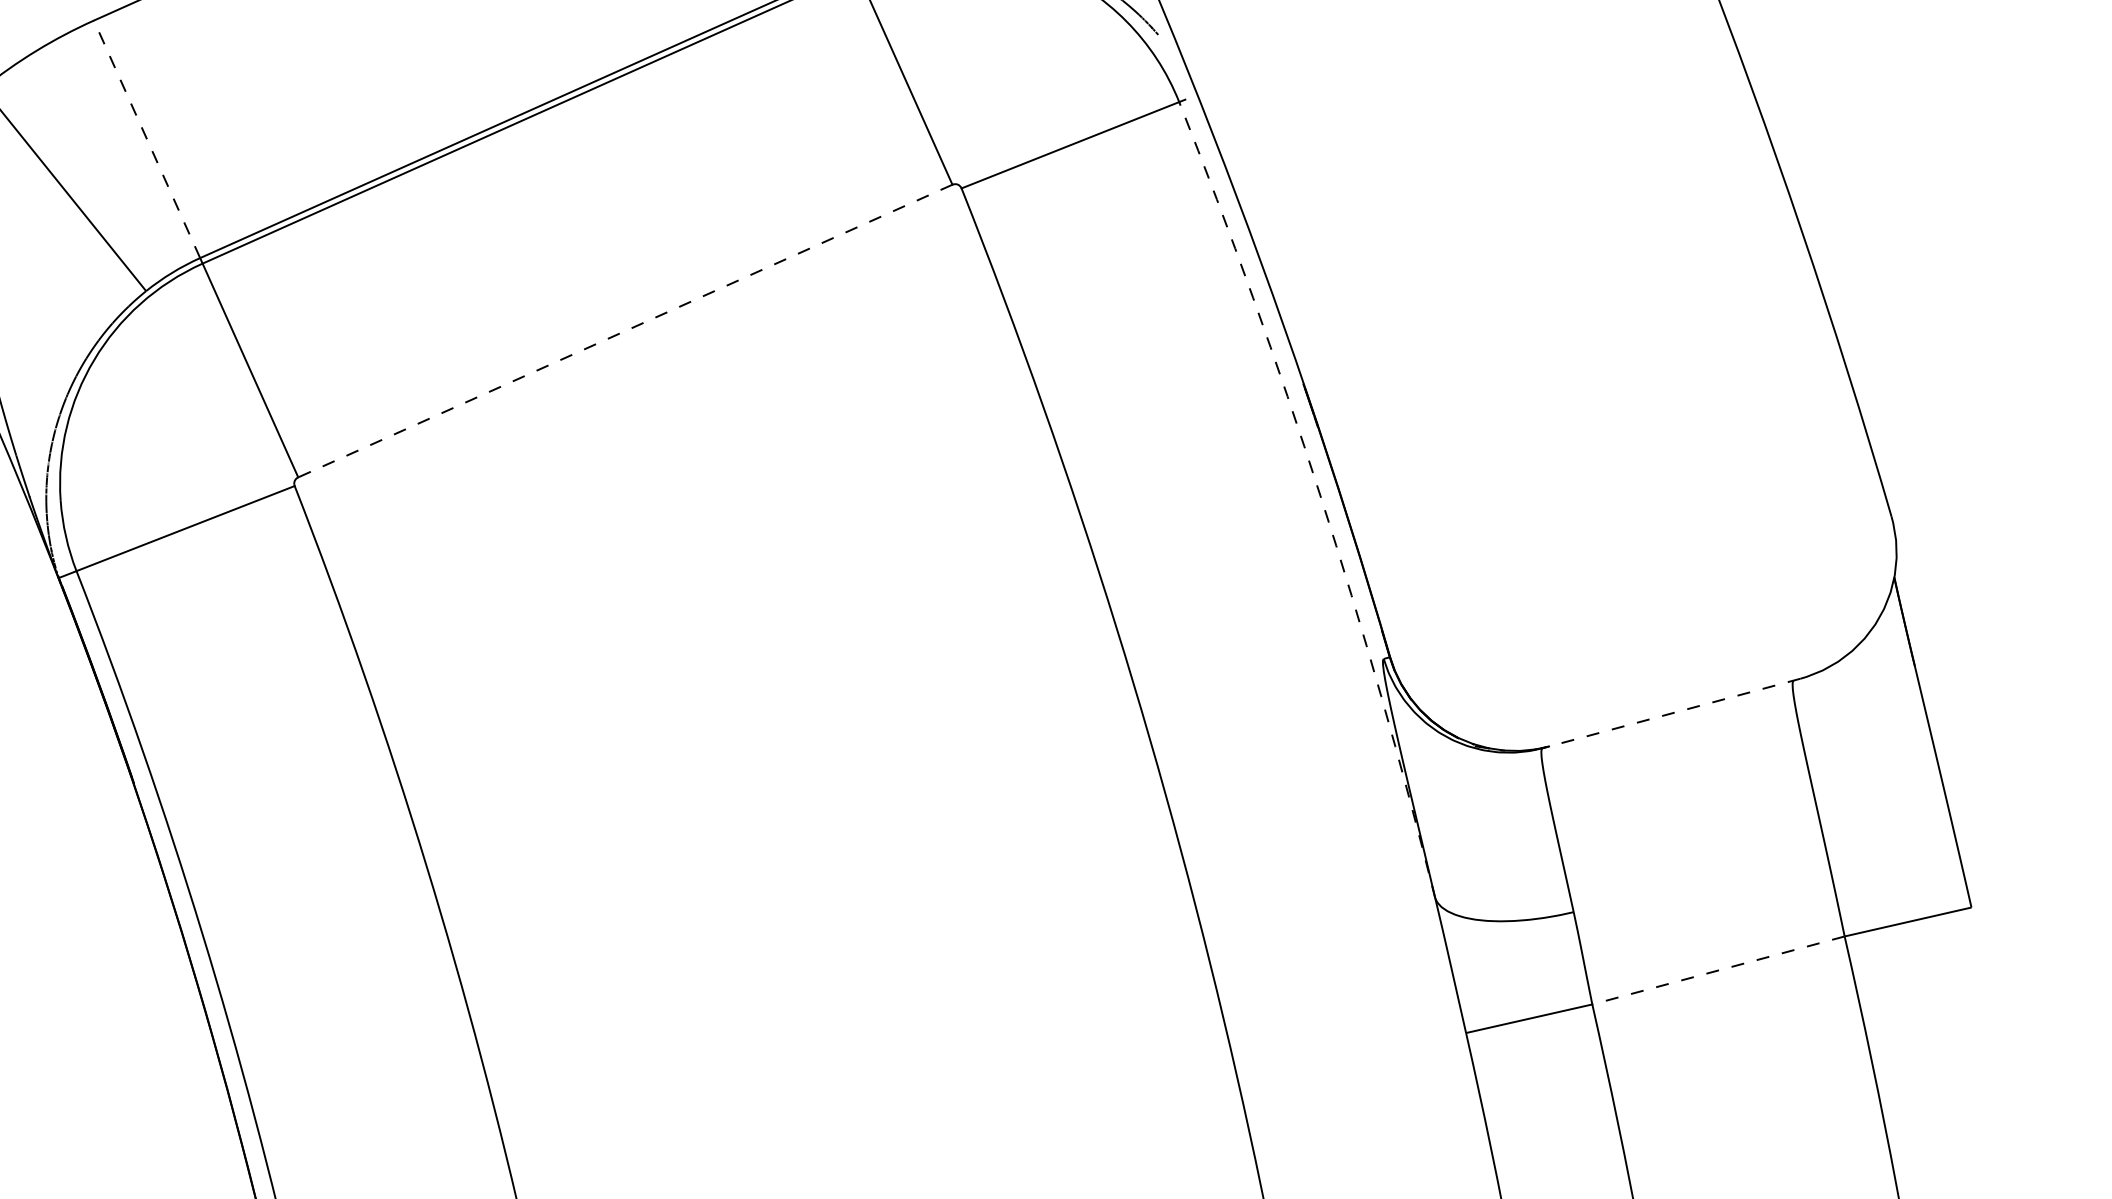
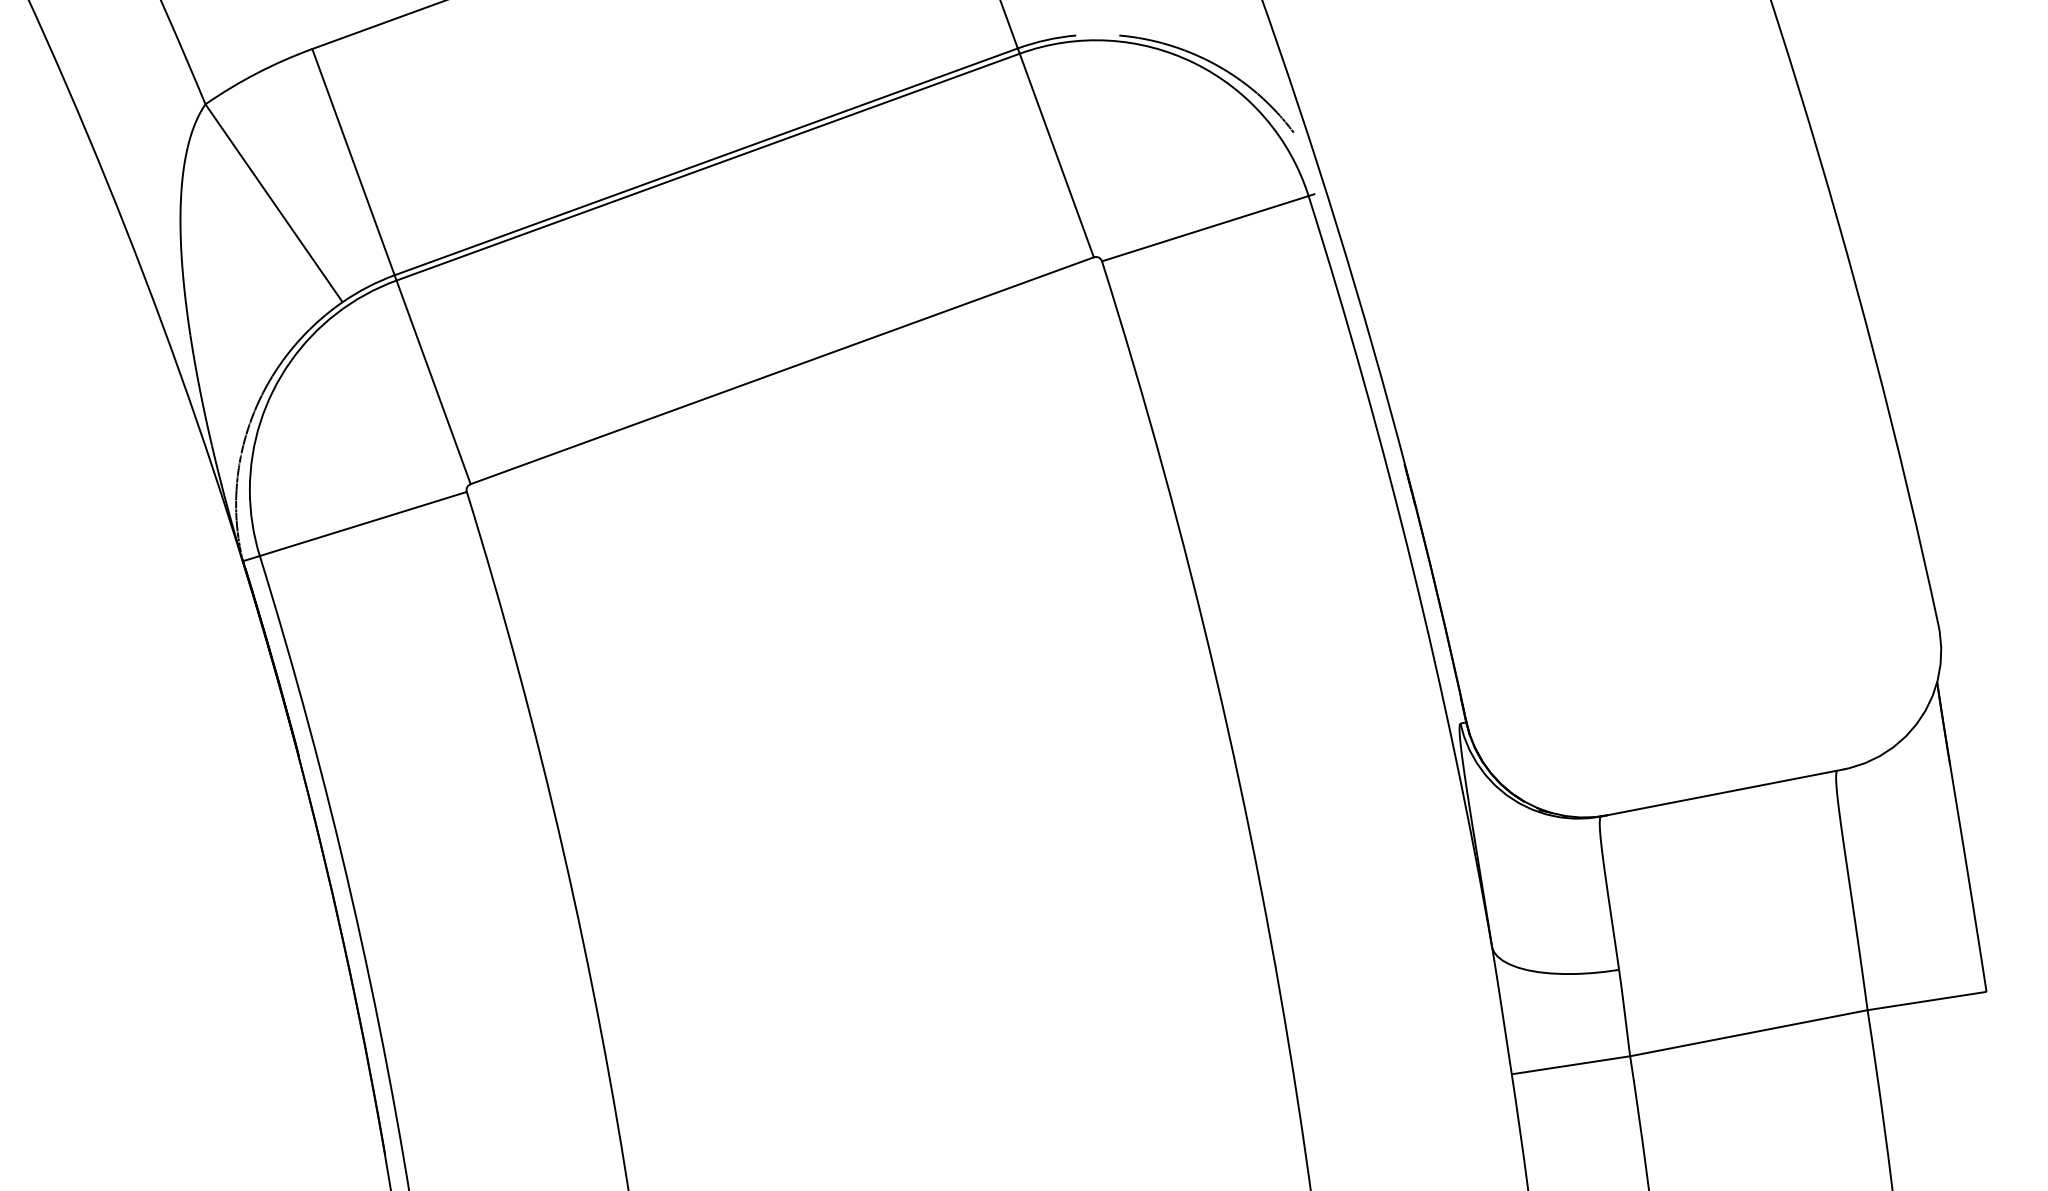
line: (147, 138) -> (353, 161), dashed -> solid
line: (625, 330) -> (782, 370), dashed -> solid
arc: (1319, 495) -> (1412, 568), dashed -> solid
line: (1674, 712) -> (1725, 792), dashed -> solid
line: (1718, 970) -> (1748, 1033), dashed -> solid

